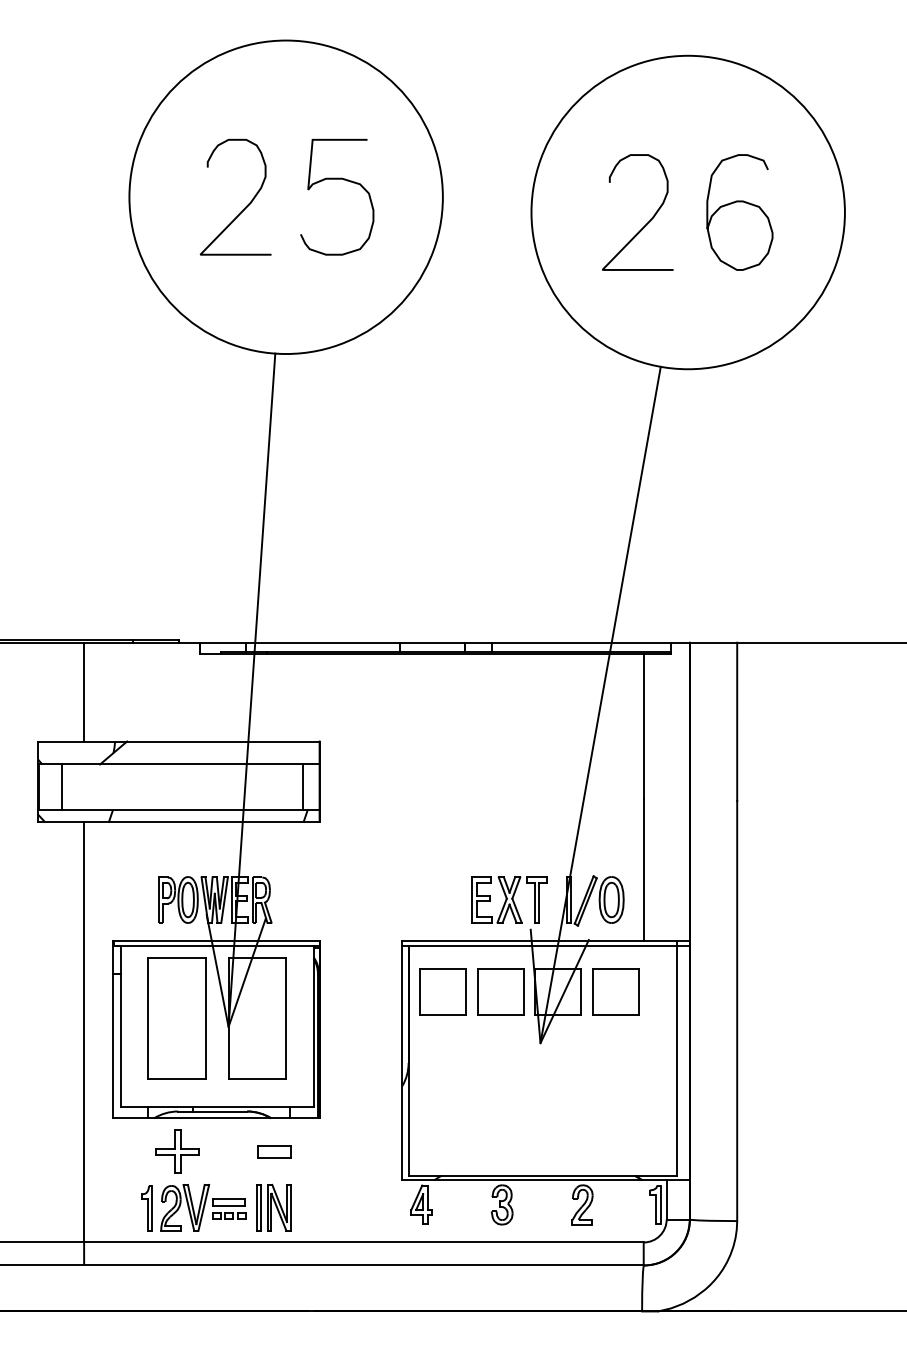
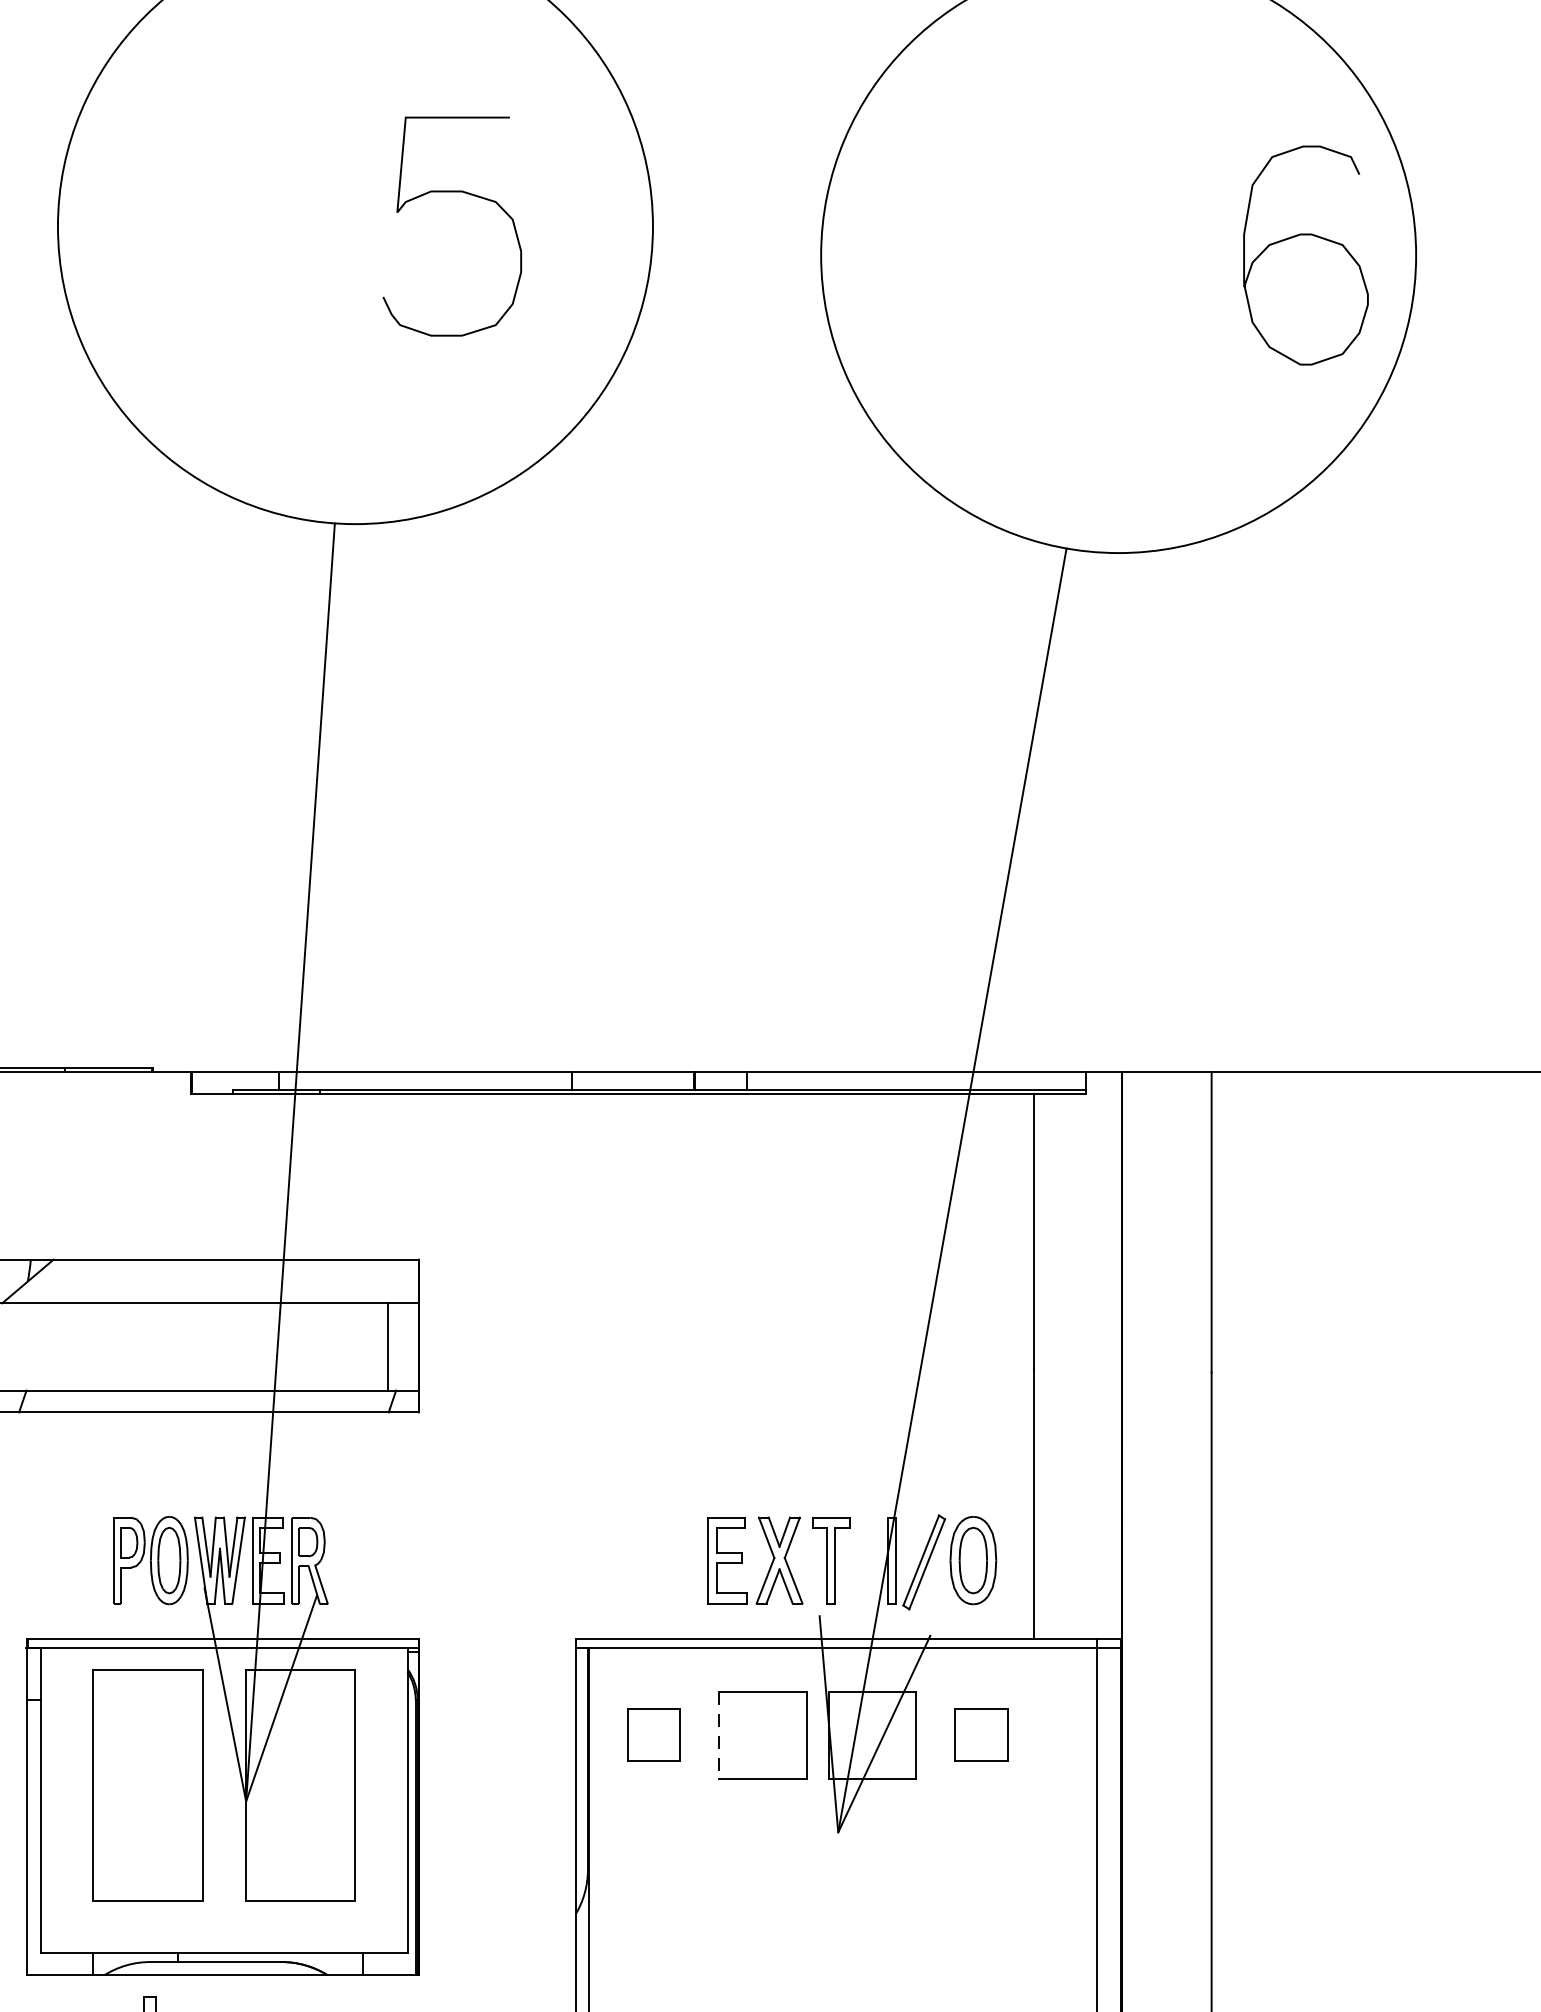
curve: (739, 202) -> (1305, 236), moved
curve: (245, 206) -> (278, 244), removed
curve: (647, 222) -> (1041, 274), removed
part: (442, 991) -> (652, 1734), size x0.6
part: (615, 991) -> (980, 1734), size x0.6
line: (477, 992) -> (718, 1736), solid -> dashed

